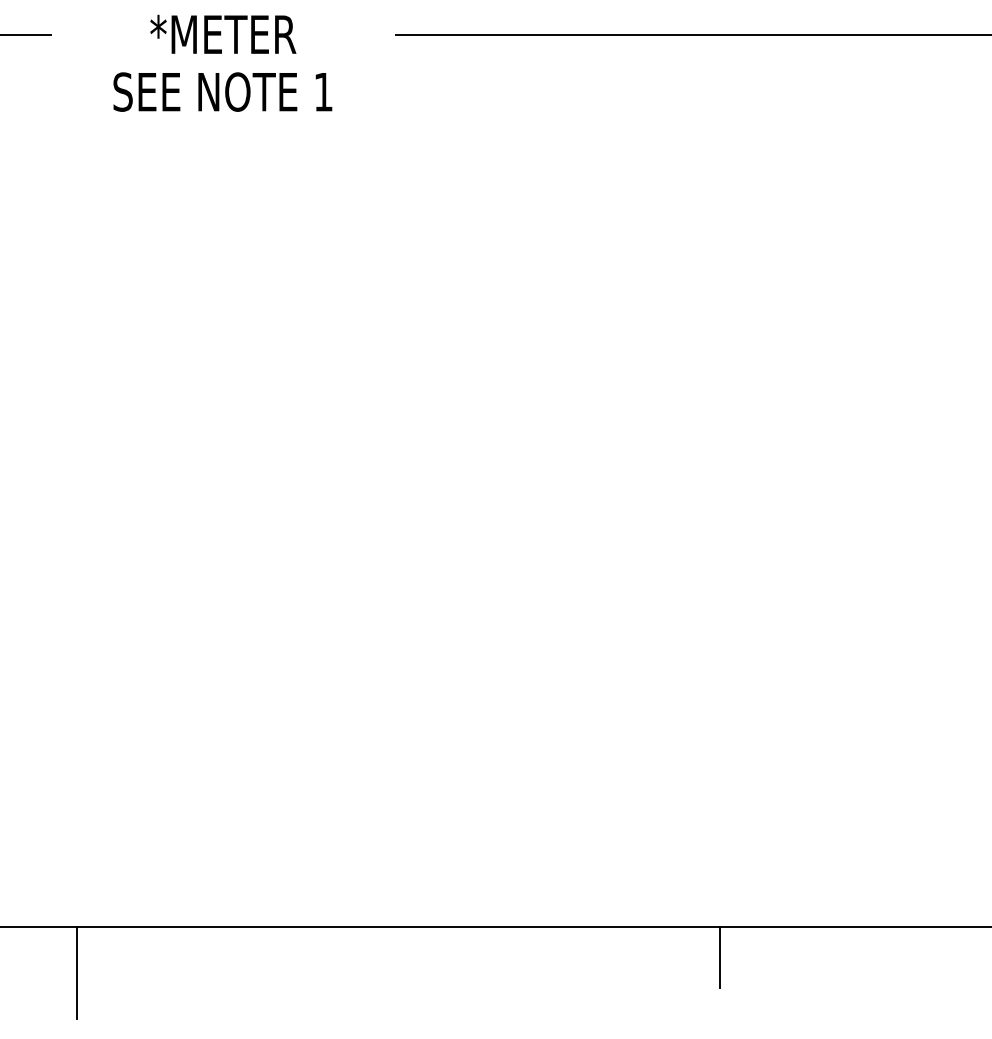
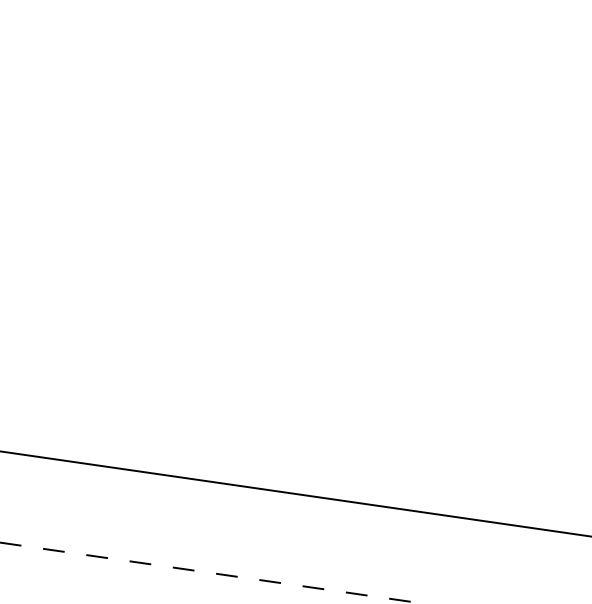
line: (719, 957) -> (541, 552), removed
line: (76, 973) -> (70, 496), removed

